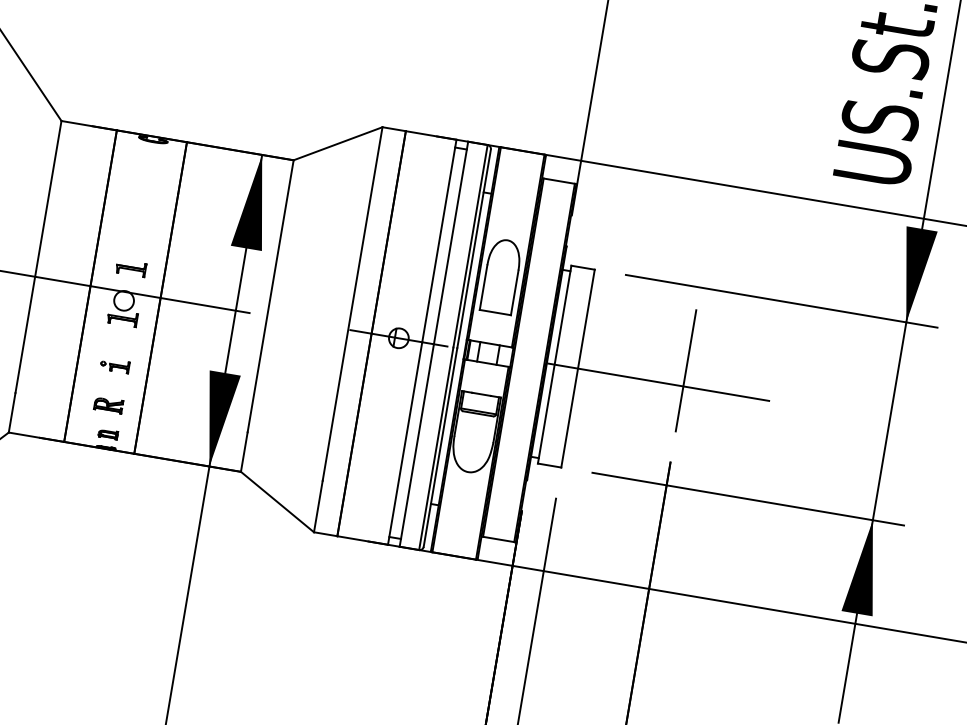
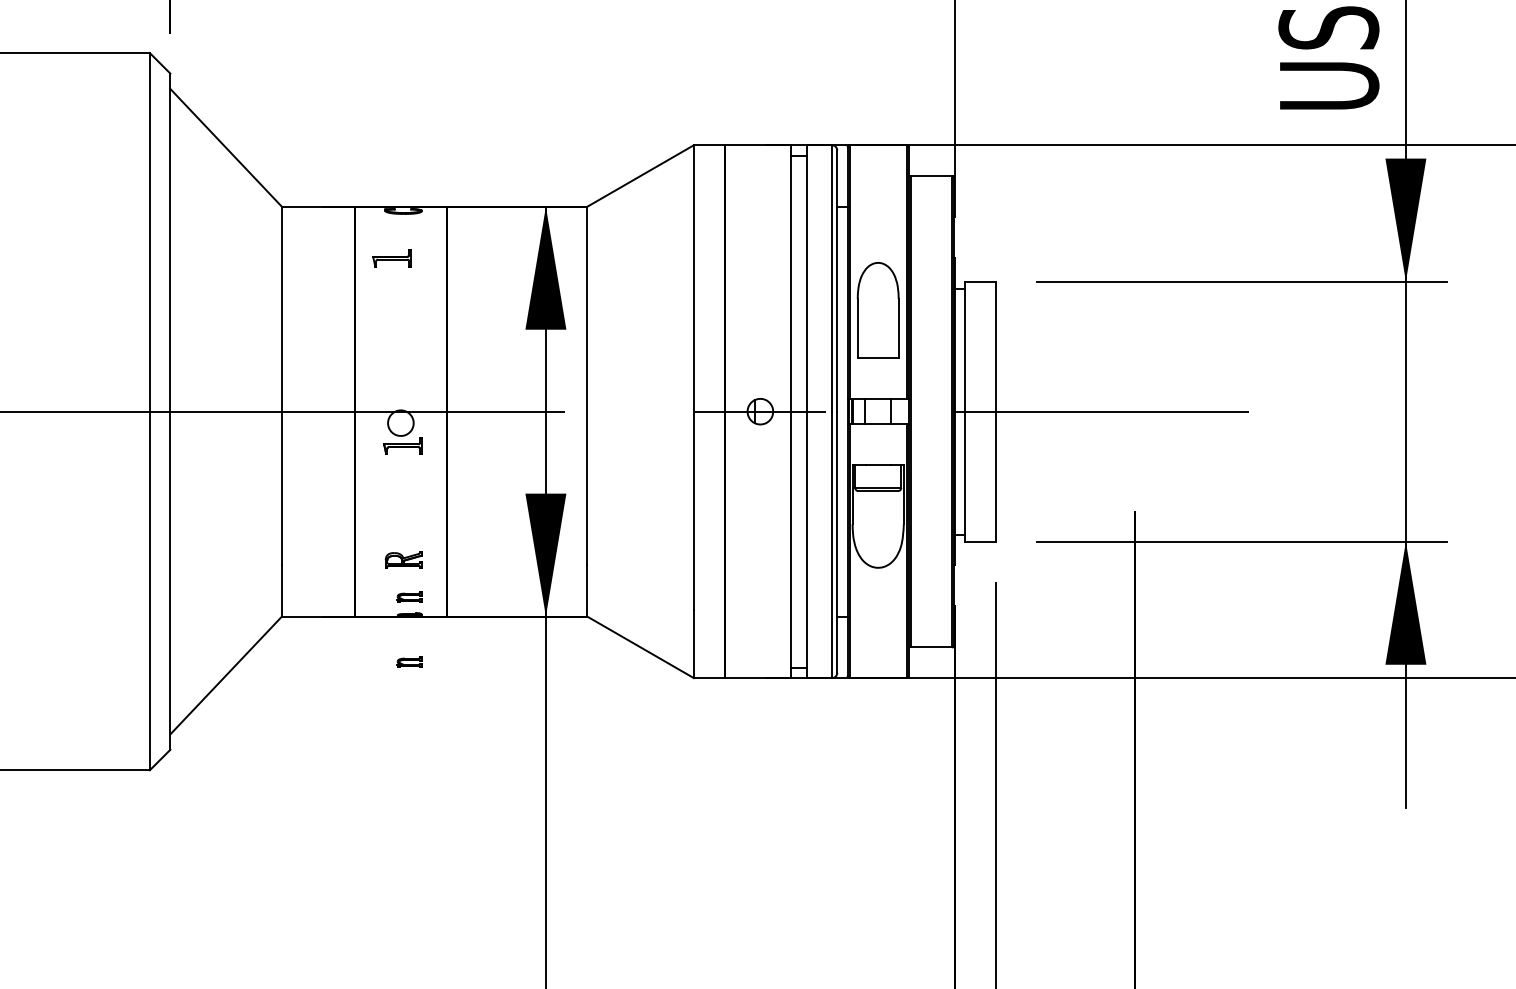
part: (130, 268) -> (391, 258), moved
part: (115, 365) -> (403, 507), removed
line: (686, 370) -> (1134, 390), removed
part: (100, 483) -> (409, 661), added

